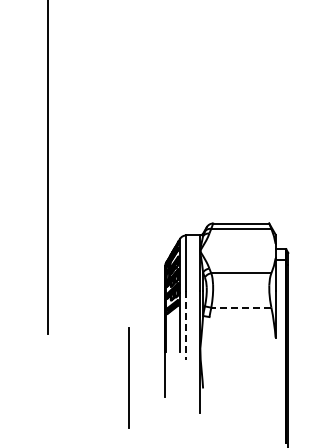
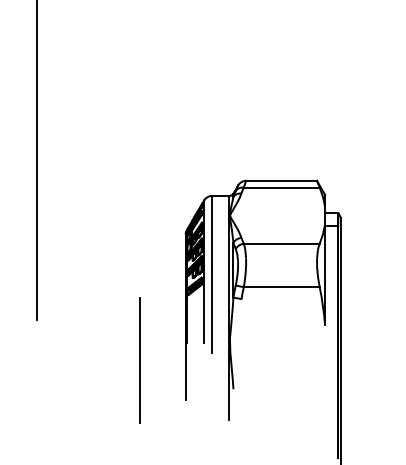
line: (240, 307) -> (280, 286), dashed -> solid
line: (186, 326) -> (212, 310), dashed -> solid
line: (128, 377) -> (139, 360), moved

